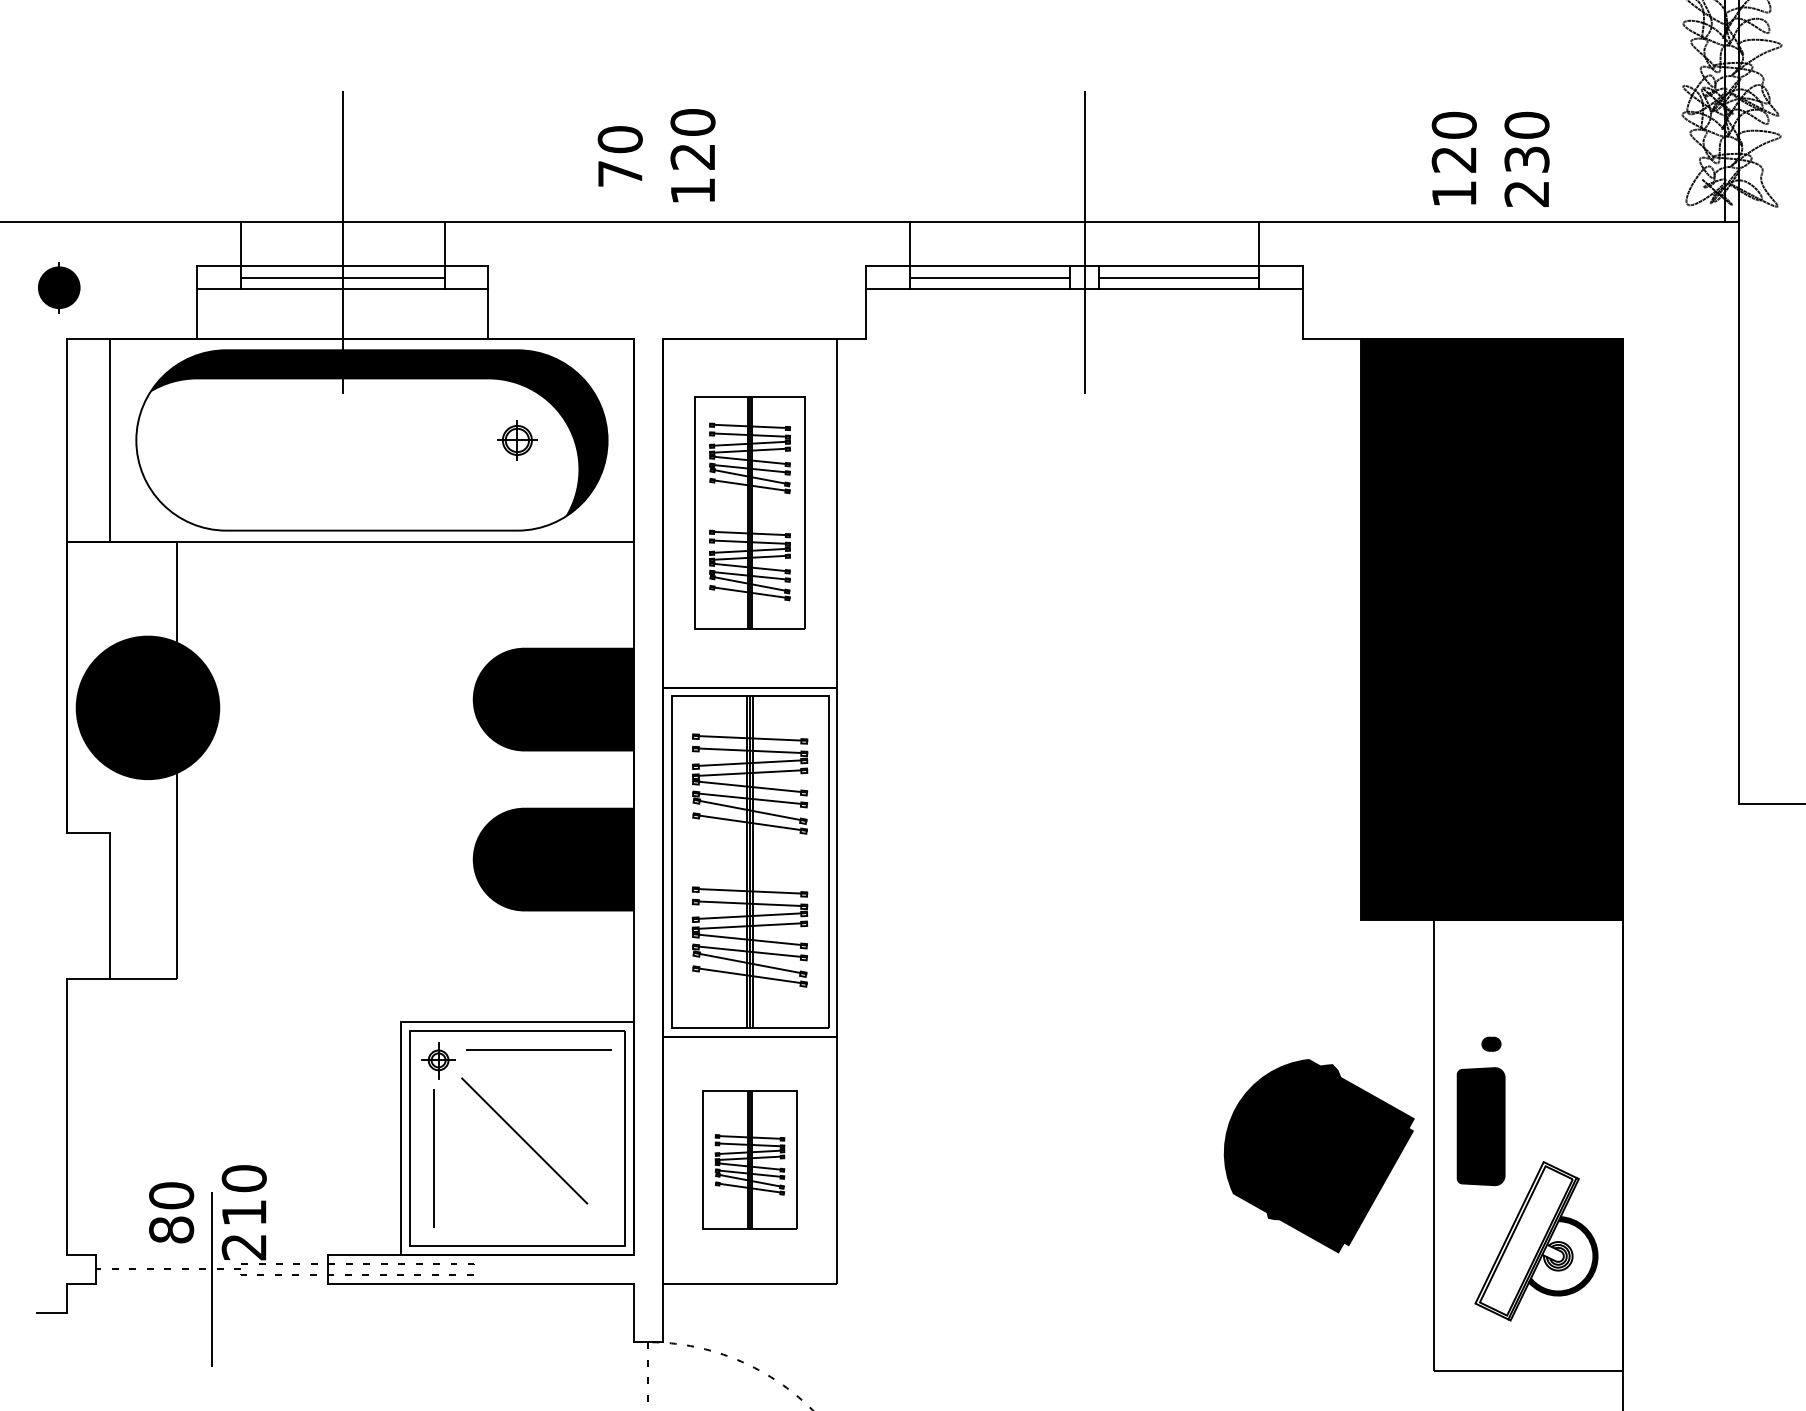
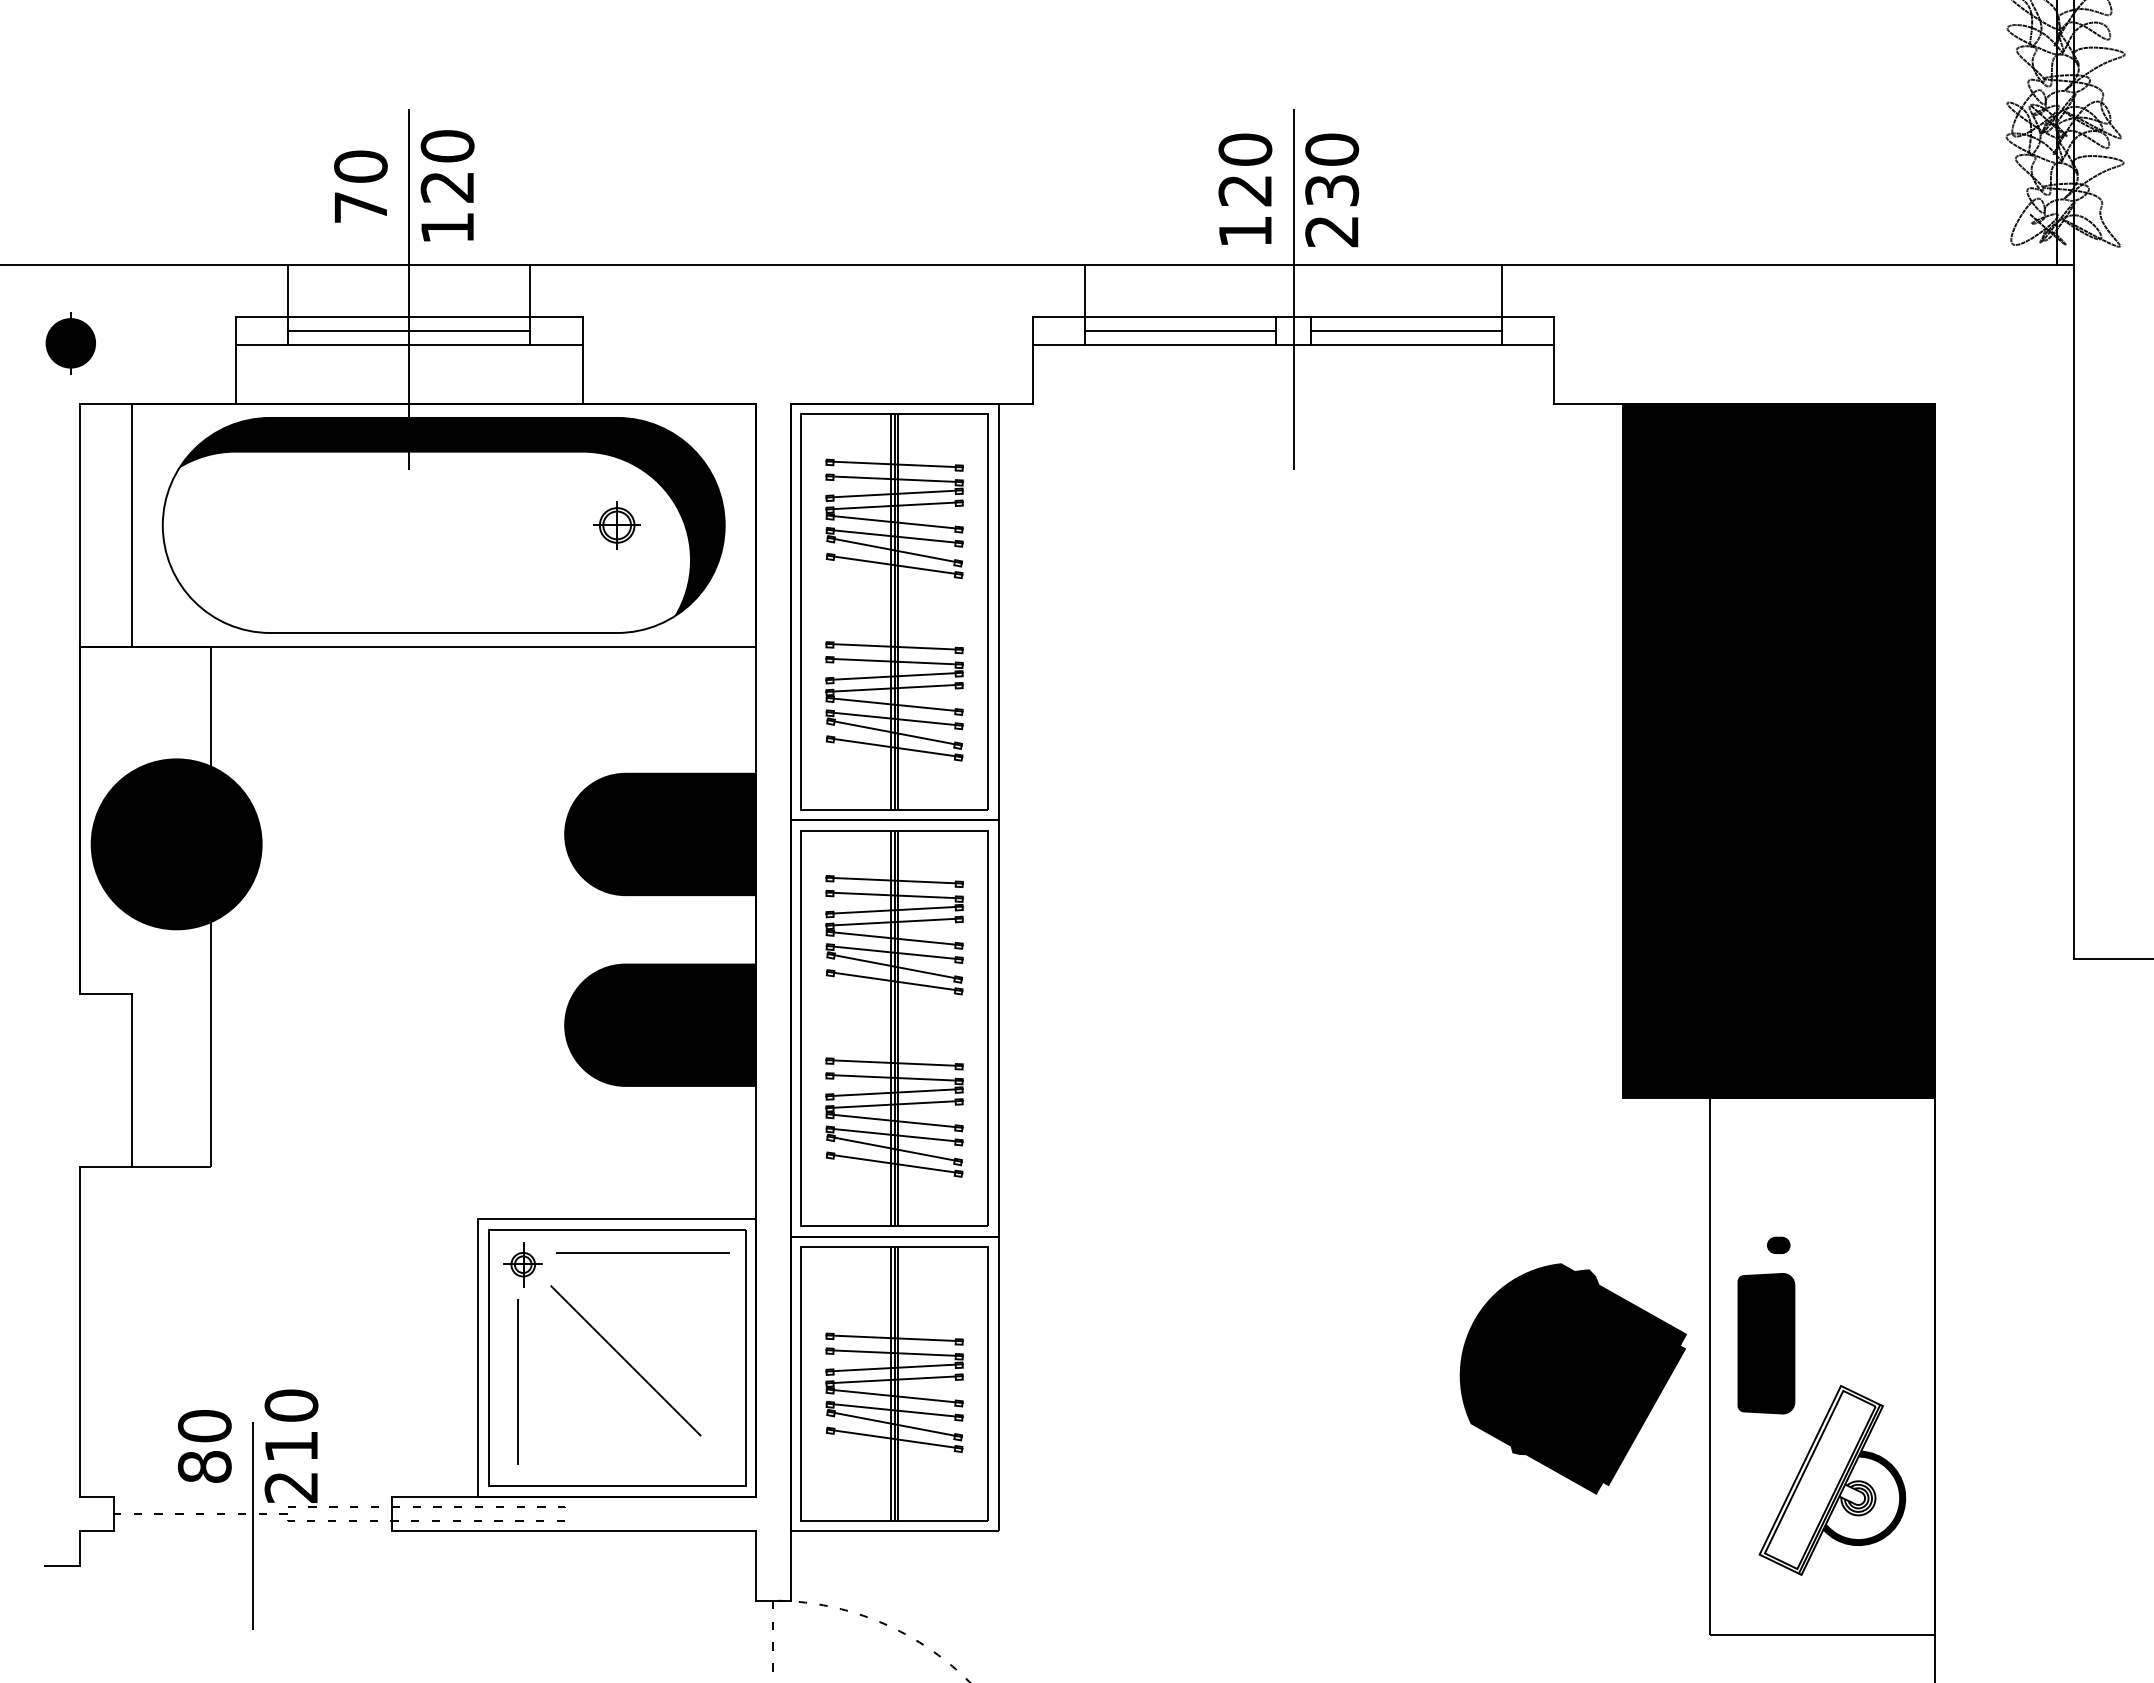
text: (656, 155) -> (404, 185), moved
text: (1490, 159) -> (1288, 190), moved
part: (749, 512) -> (894, 611), size x1.43
part: (749, 1160) -> (894, 1383), size x1.67

